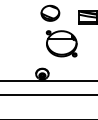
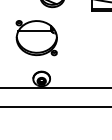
part: (61, 43) -> (36, 37), moved

